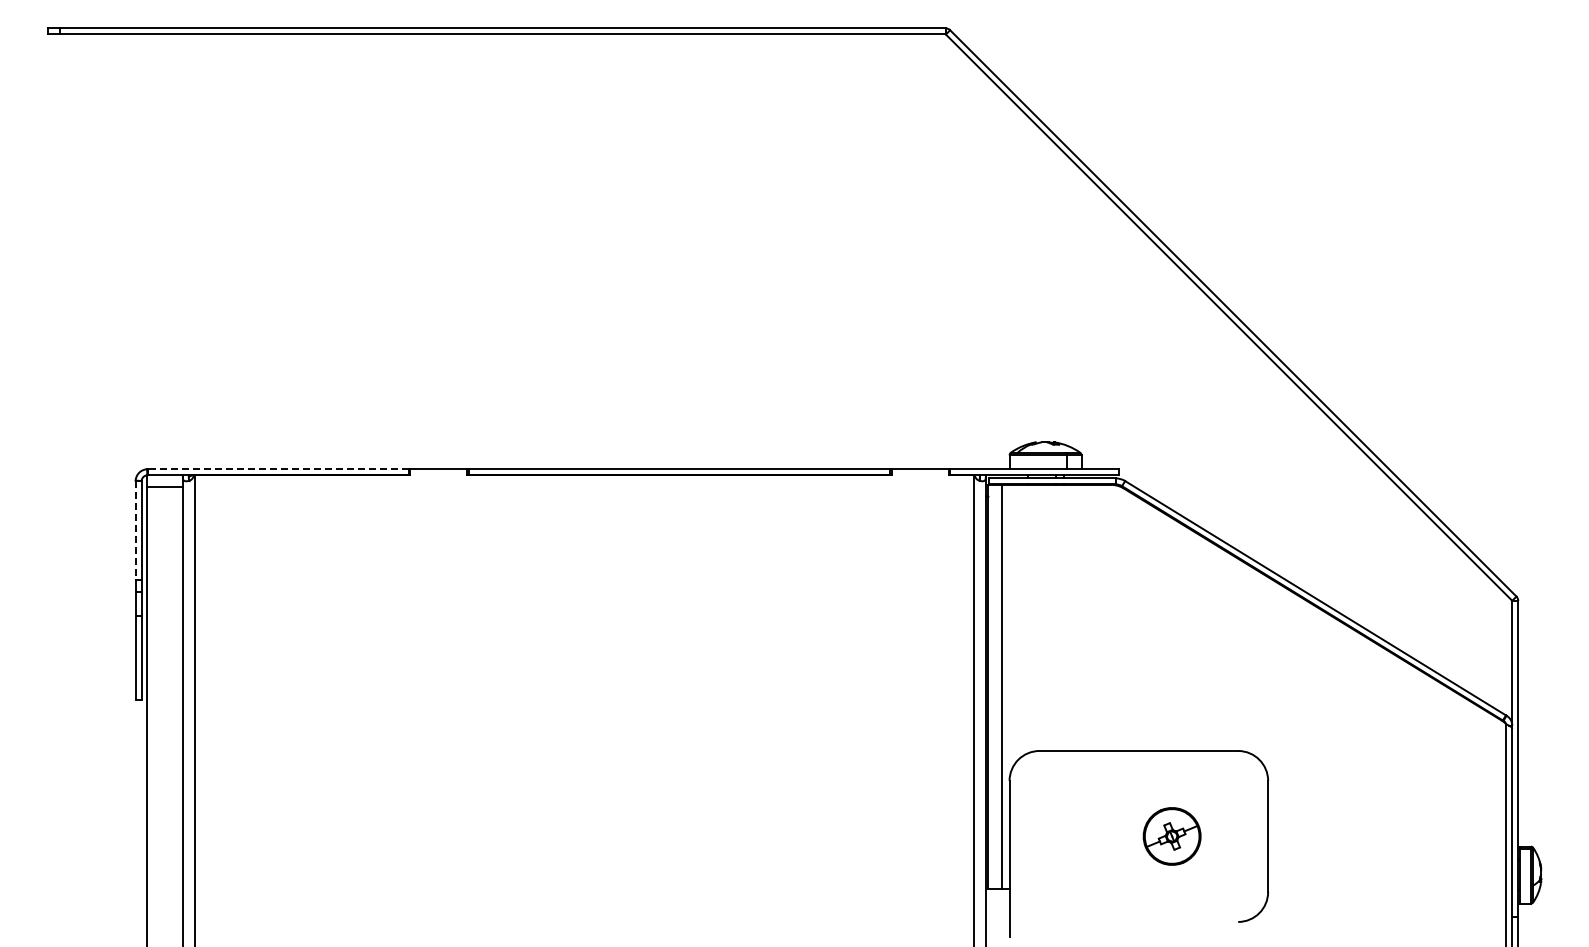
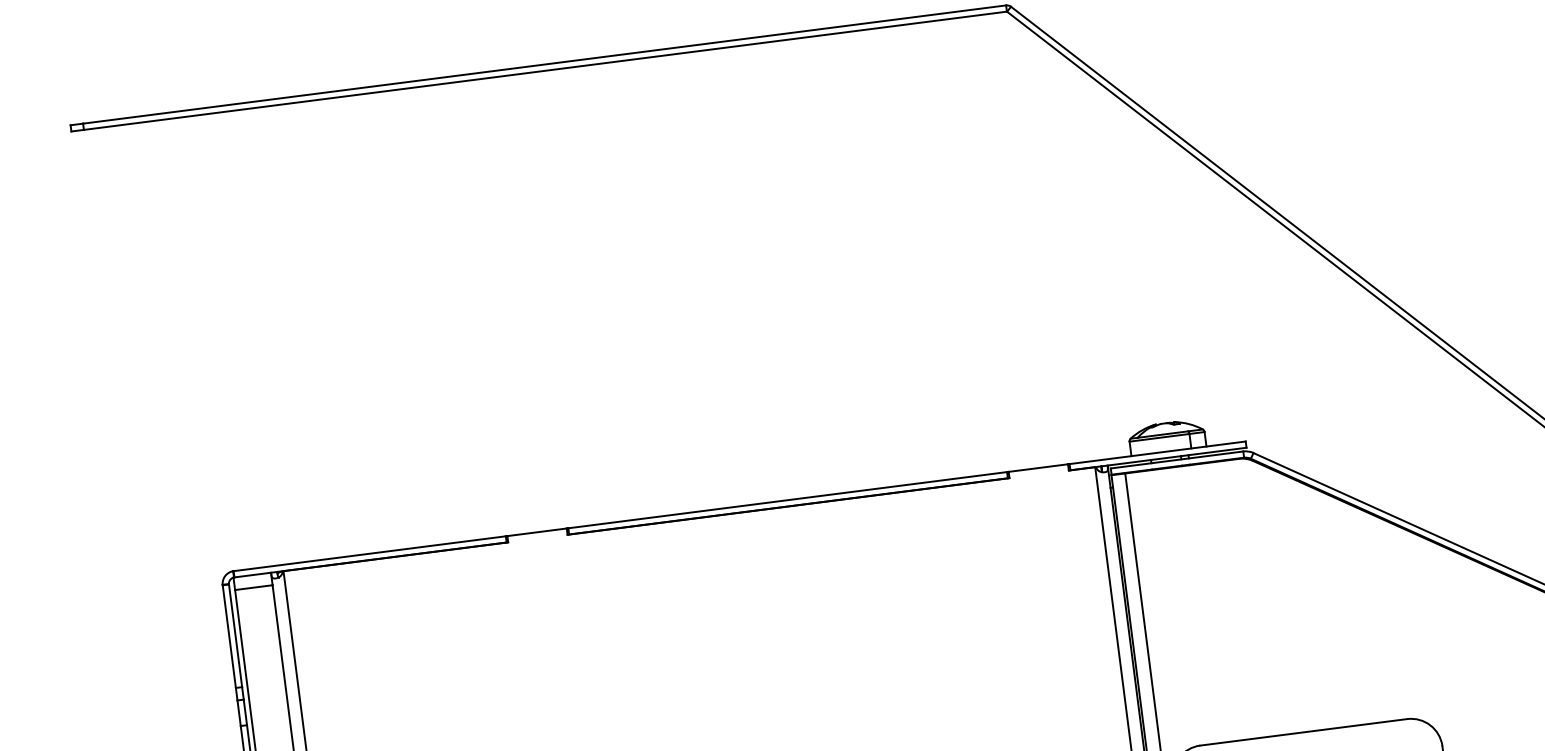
line: (278, 469) -> (369, 553), dashed -> solid
line: (135, 531) -> (229, 637), dashed -> solid

